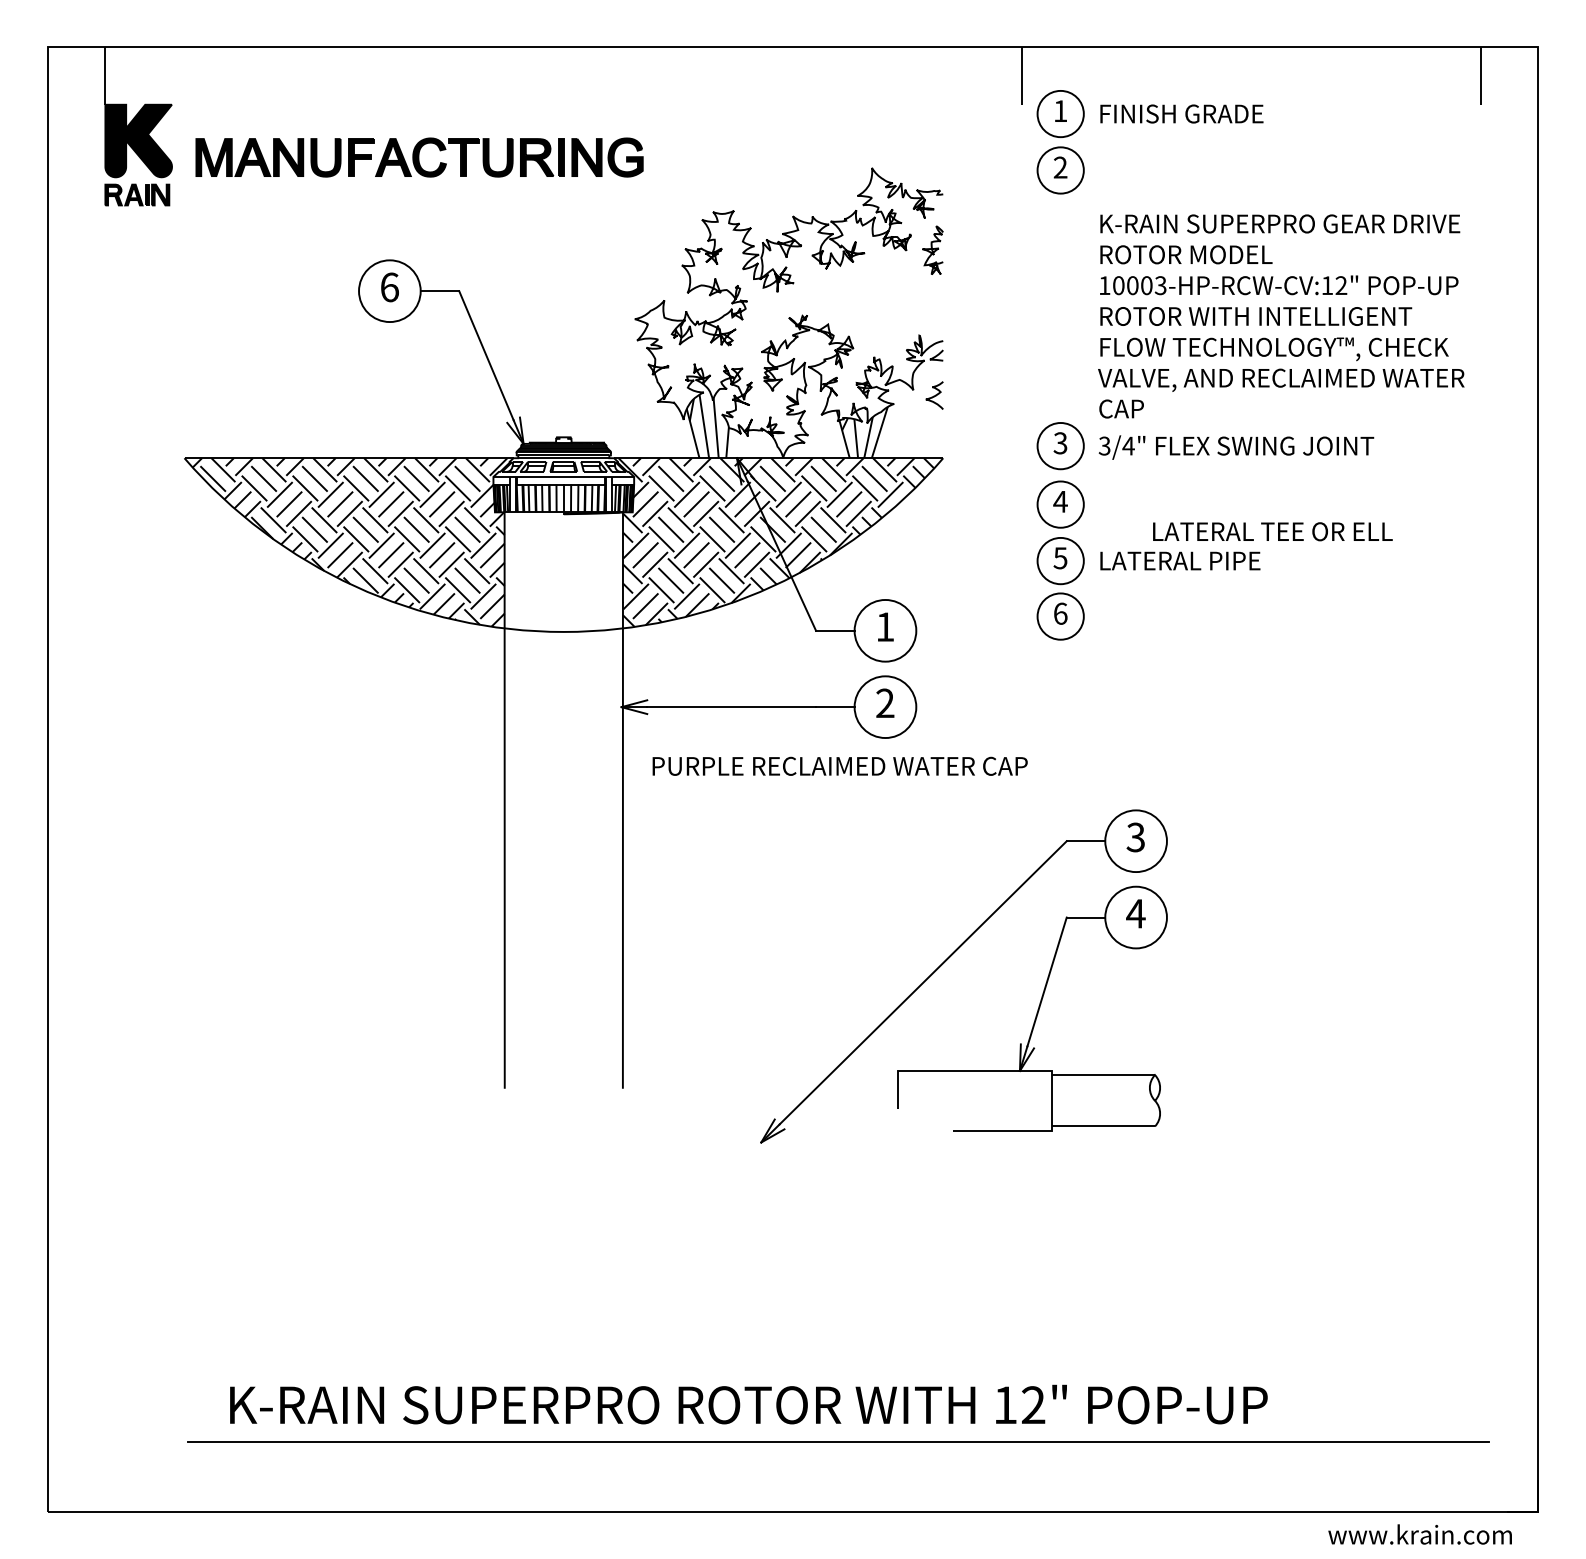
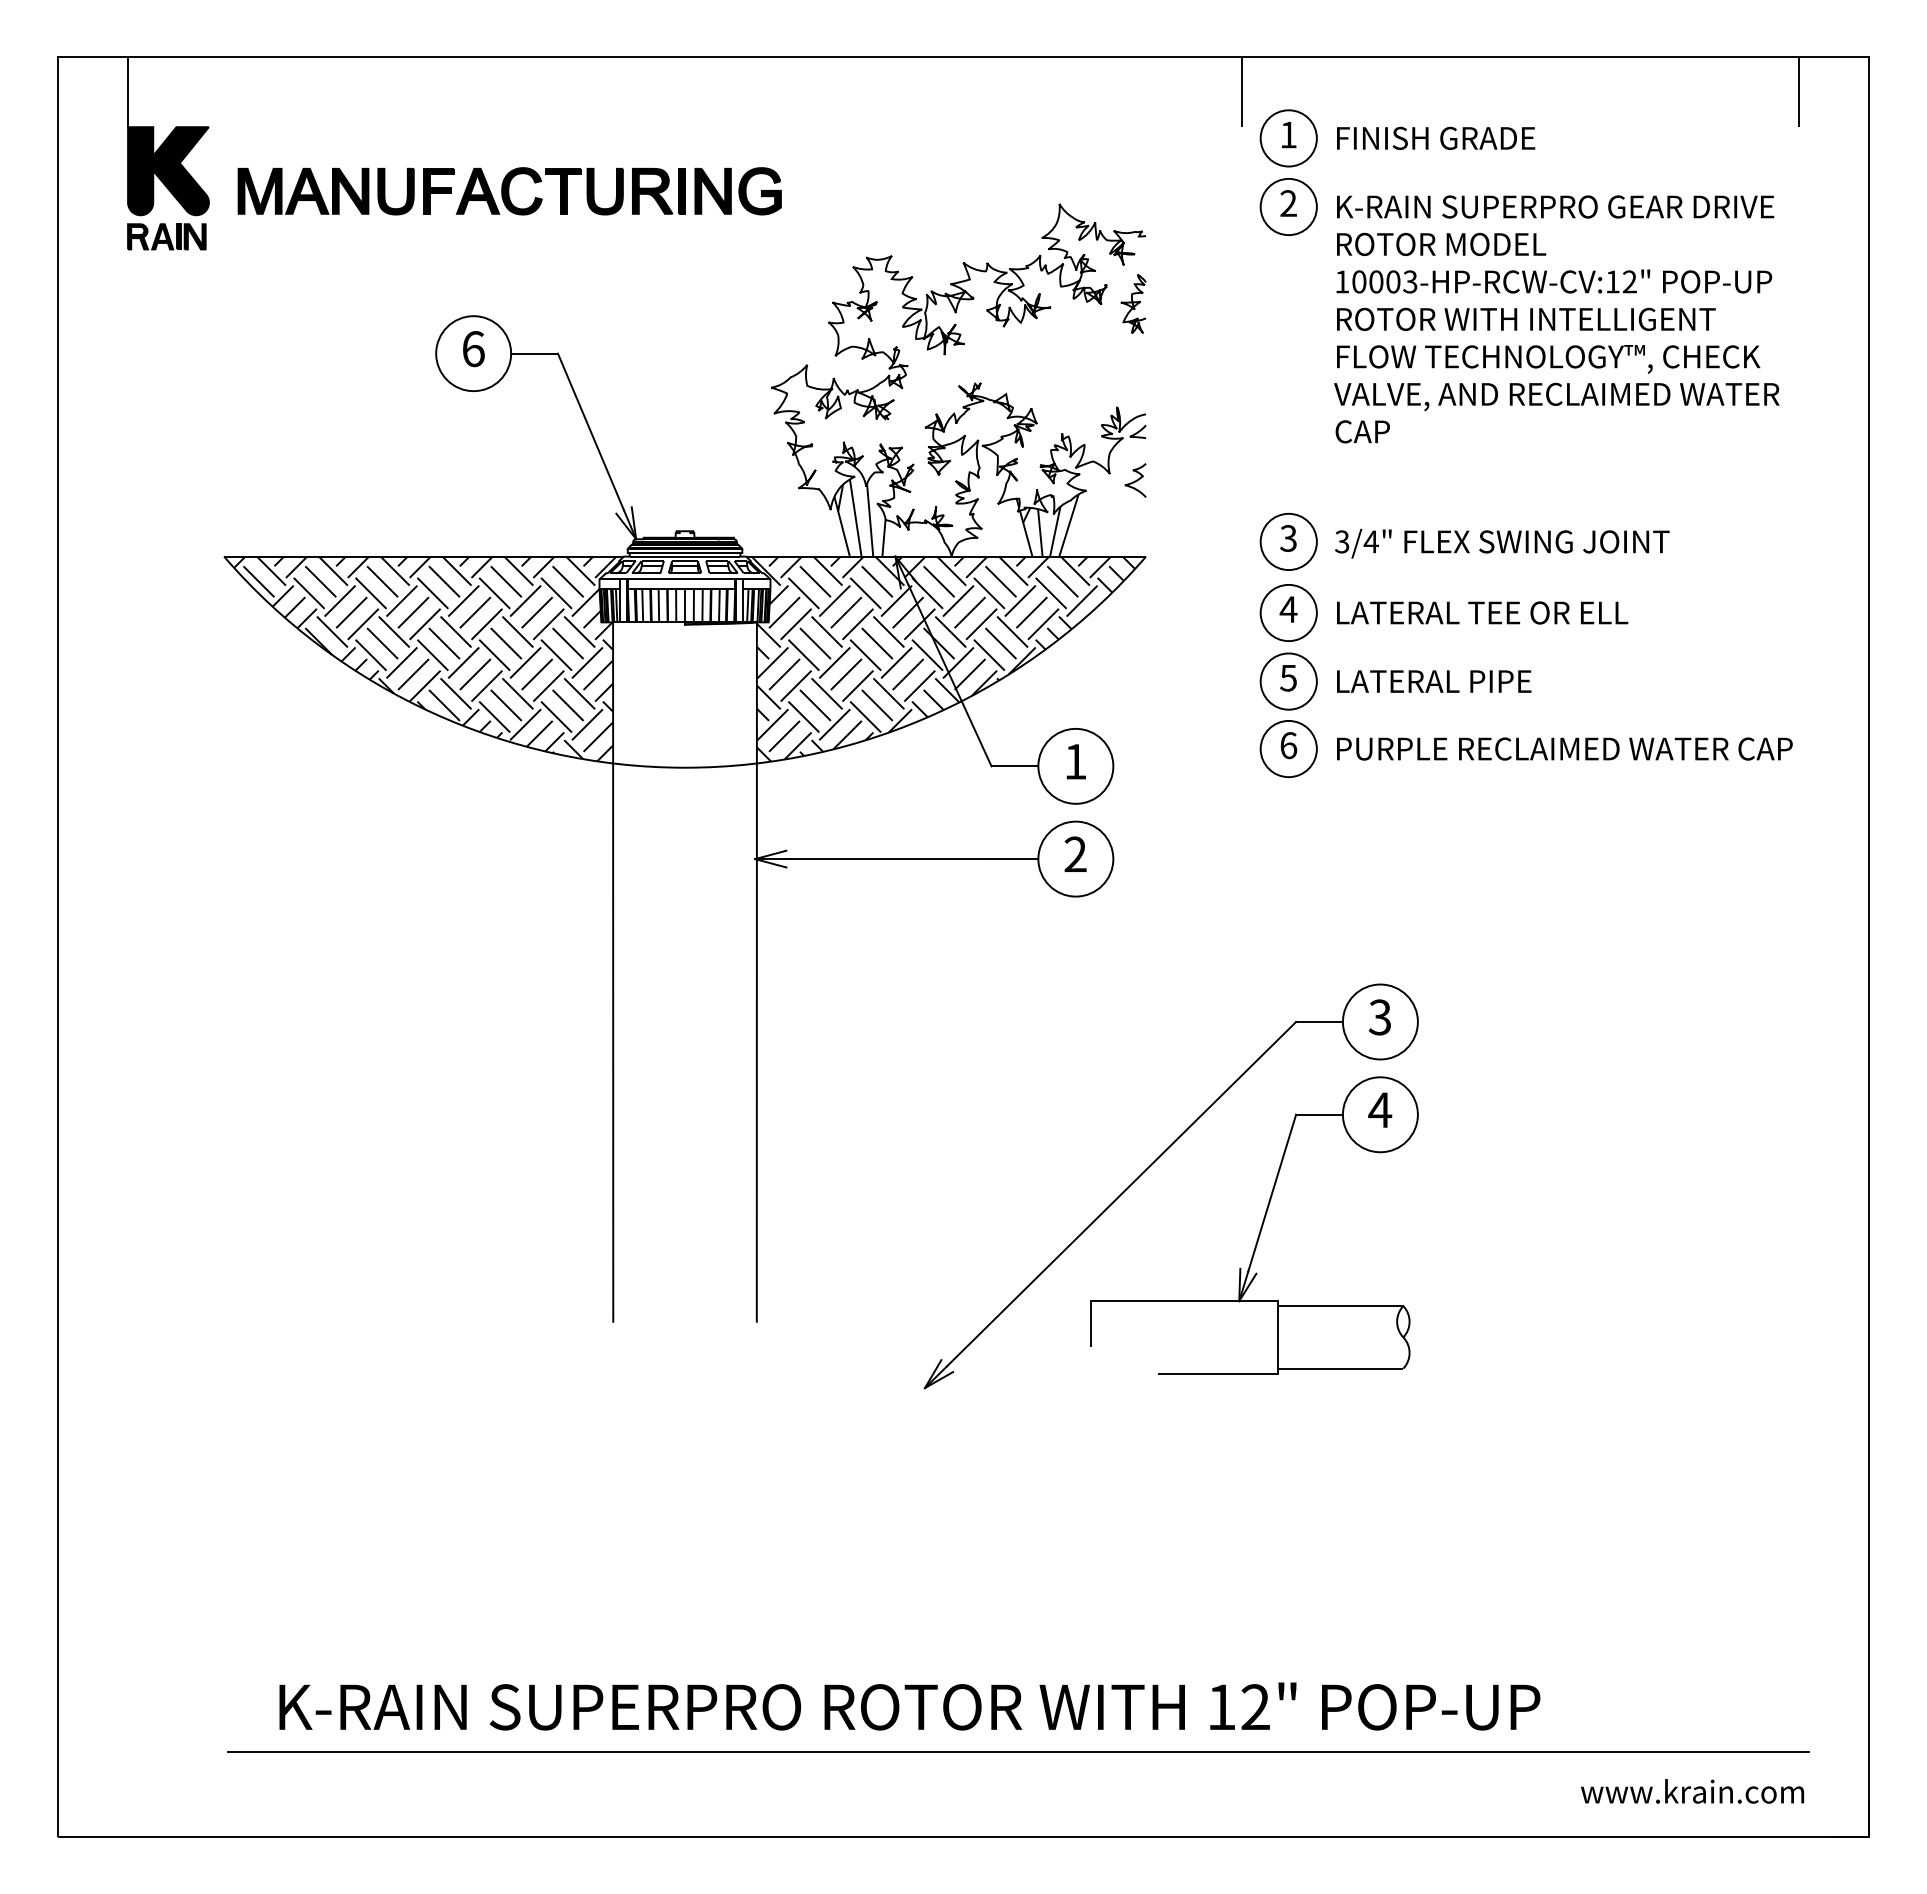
text: (1281, 316) -> (1556, 319), moved
text: (1272, 531) -> (1482, 612), moved
text: (839, 765) -> (1564, 748), moved
text: (1420, 1534) -> (1692, 1791), moved

